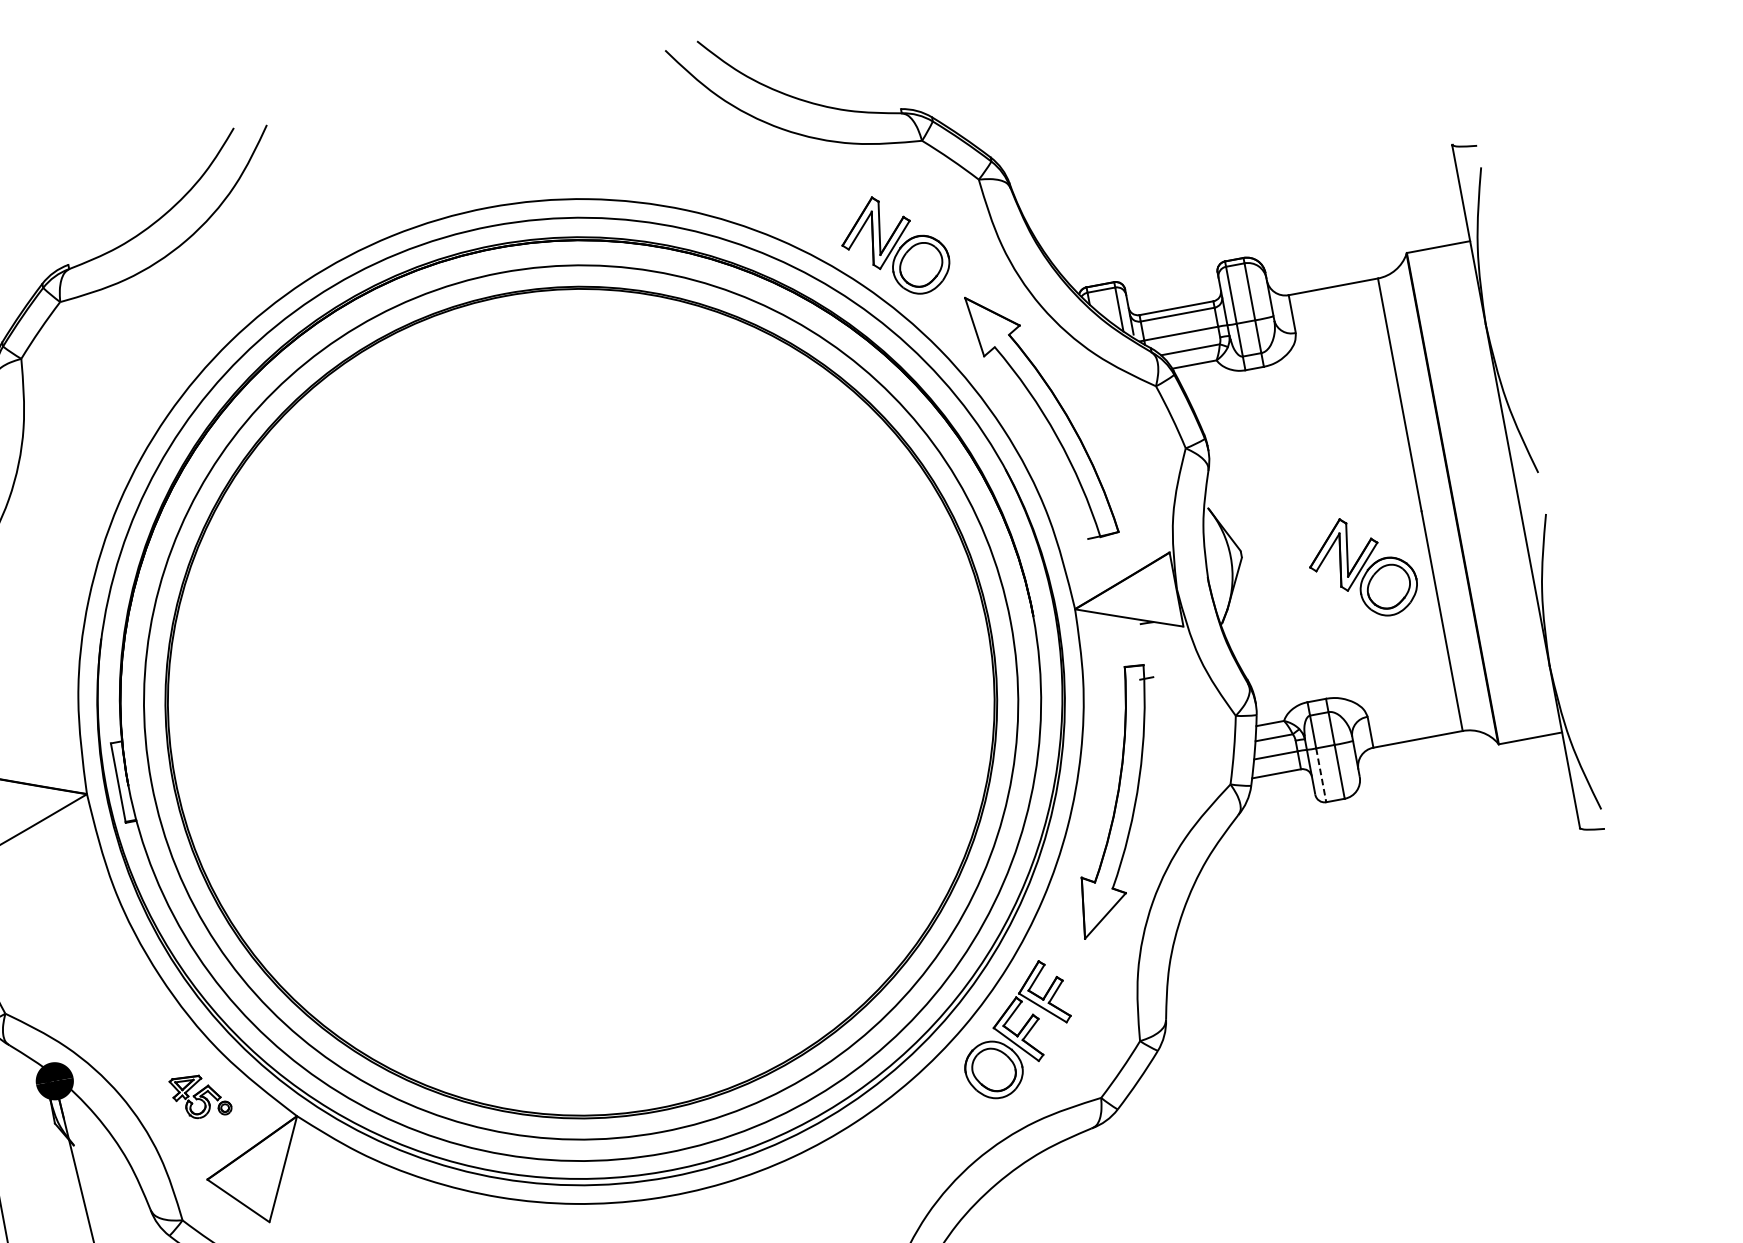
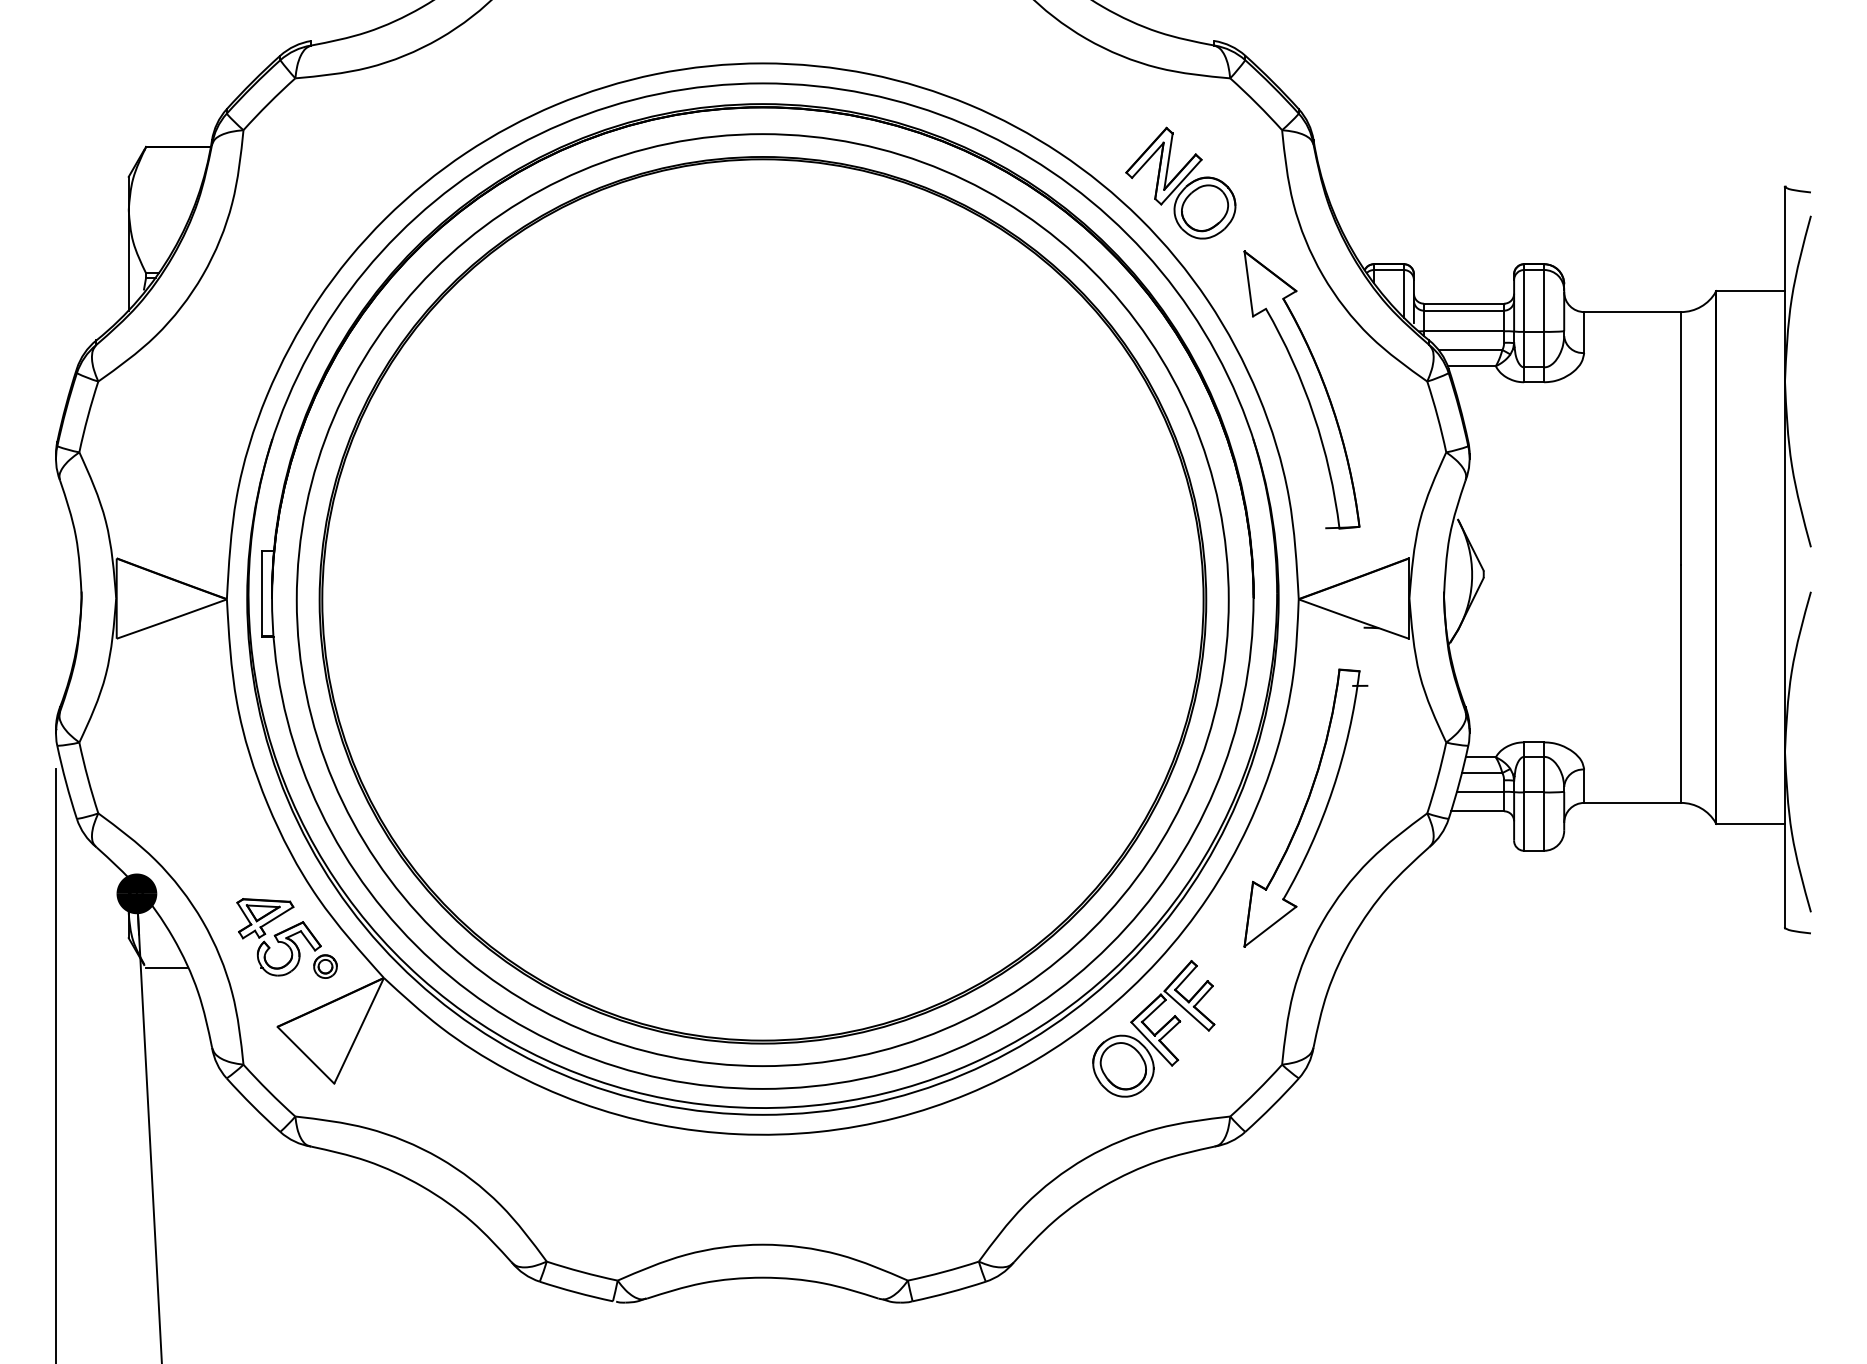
part: (1361, 567) -> (1607, 611), removed
line: (1321, 776) -> (1524, 822), dashed -> solid
part: (200, 1096) -> (286, 938), size x1.67
line: (94, 1144) -> (166, 968), added

